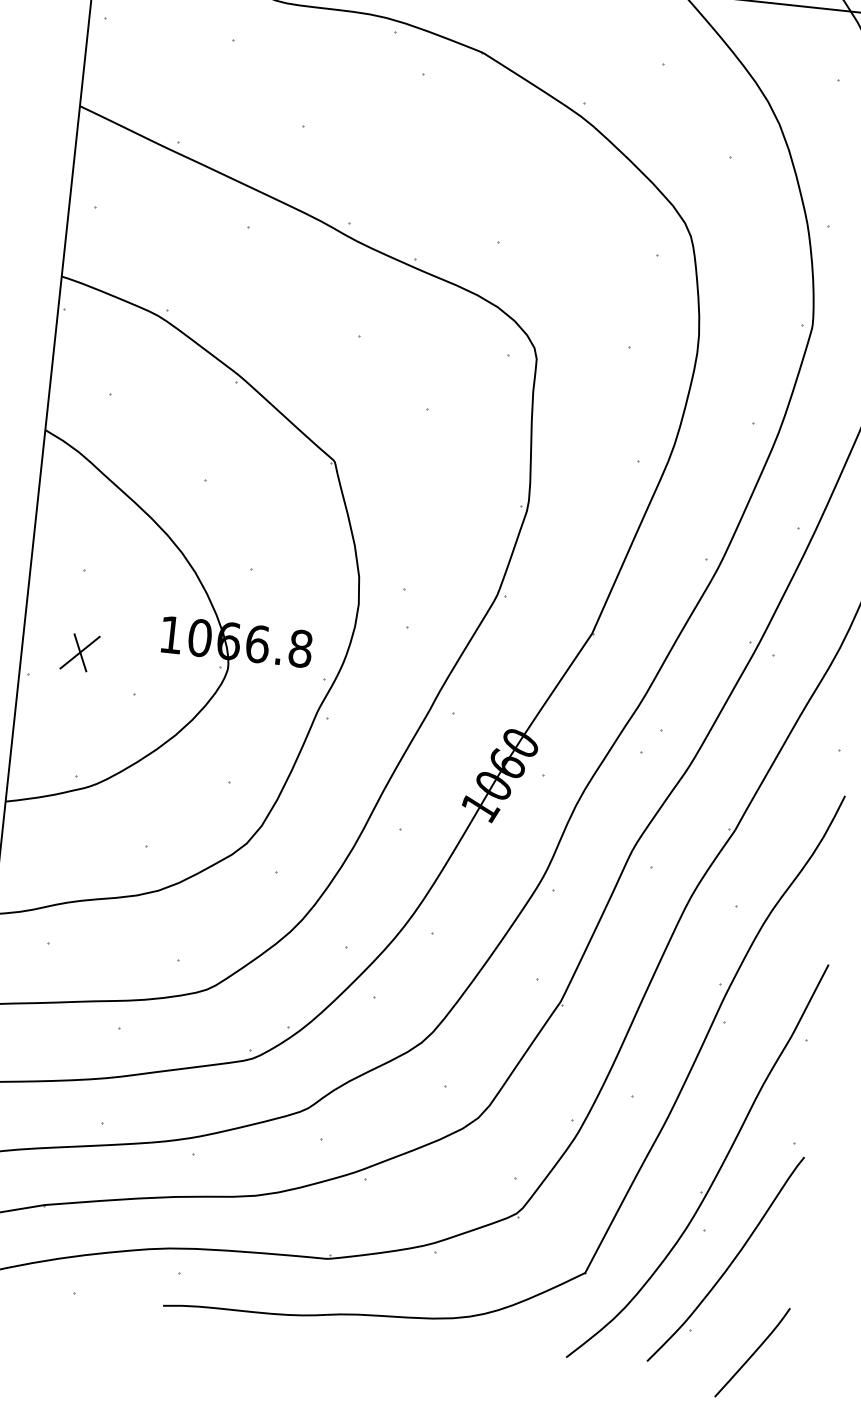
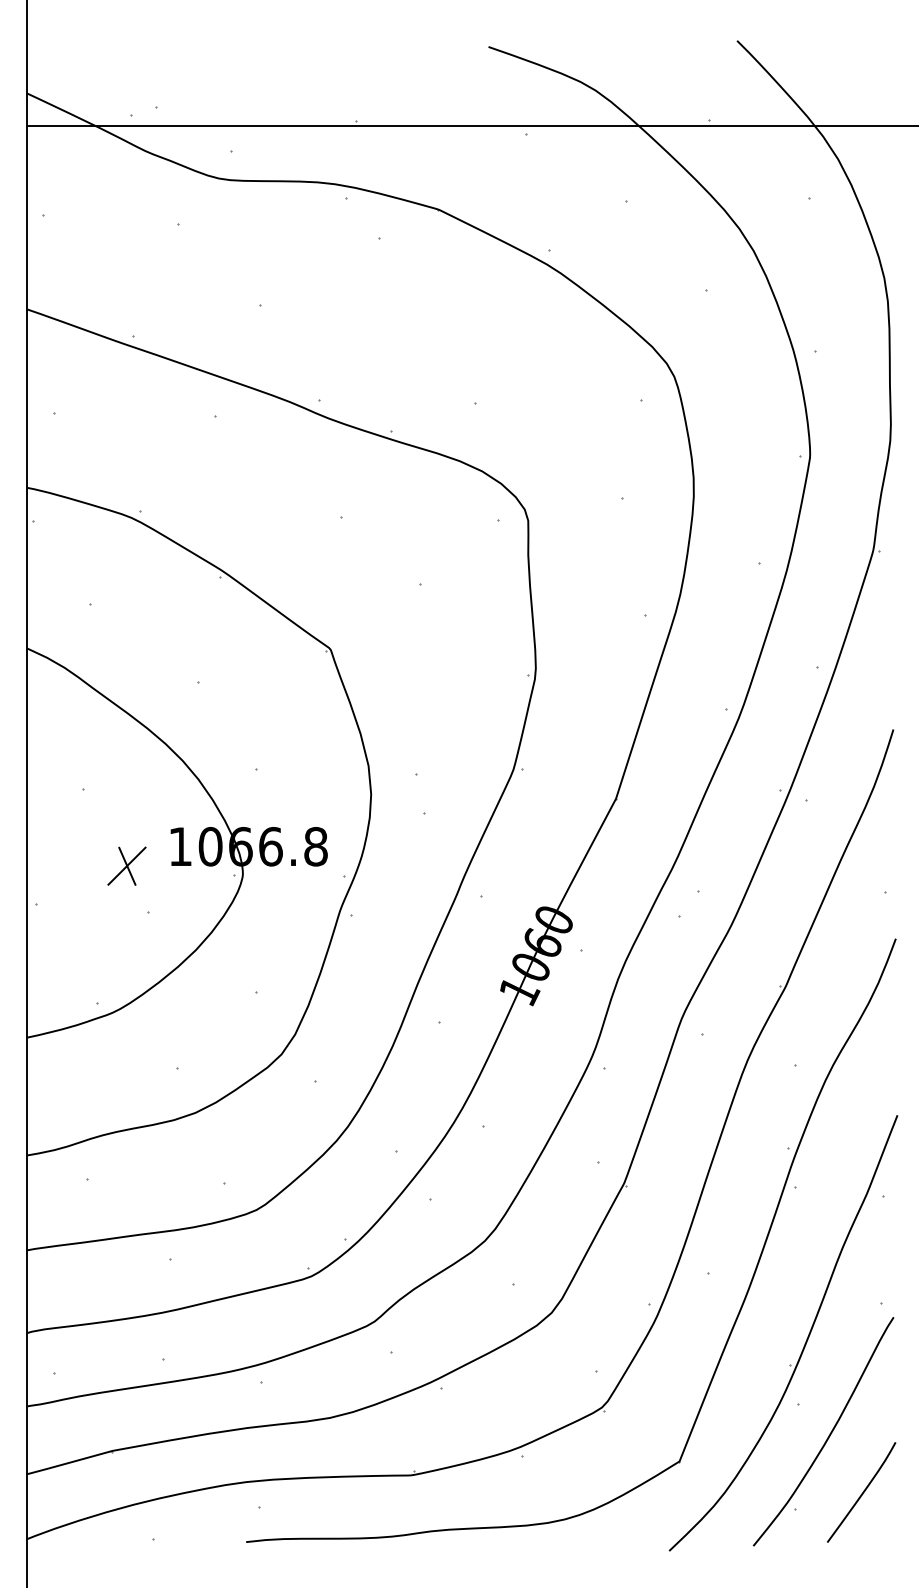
part: (79, 651) -> (126, 865), moved
curve: (753, 1352) -> (862, 1492), moved

